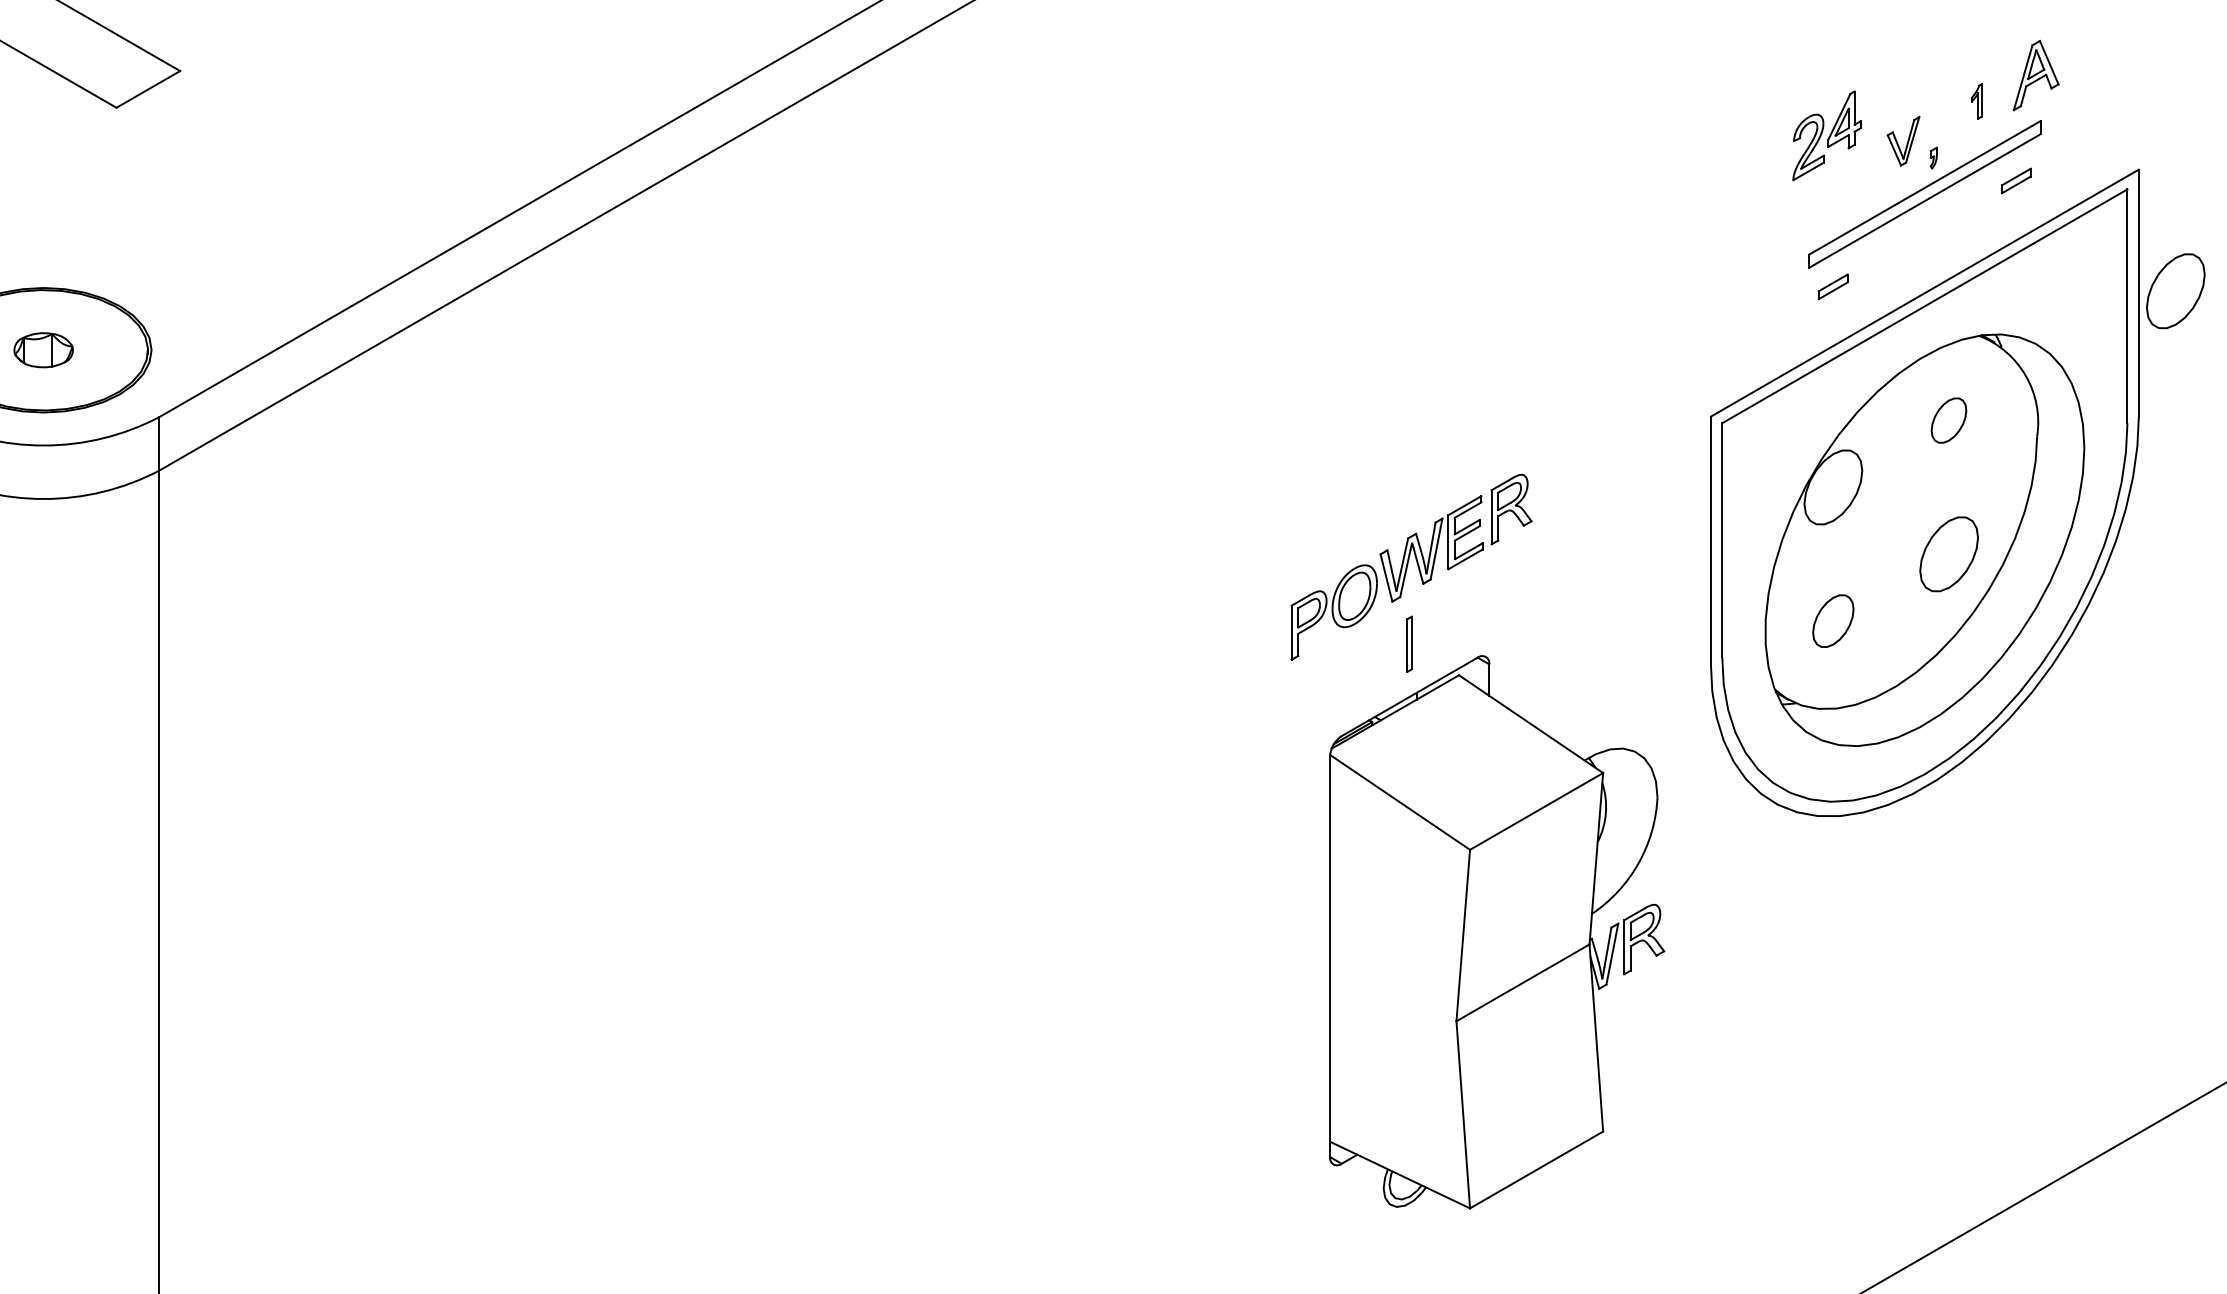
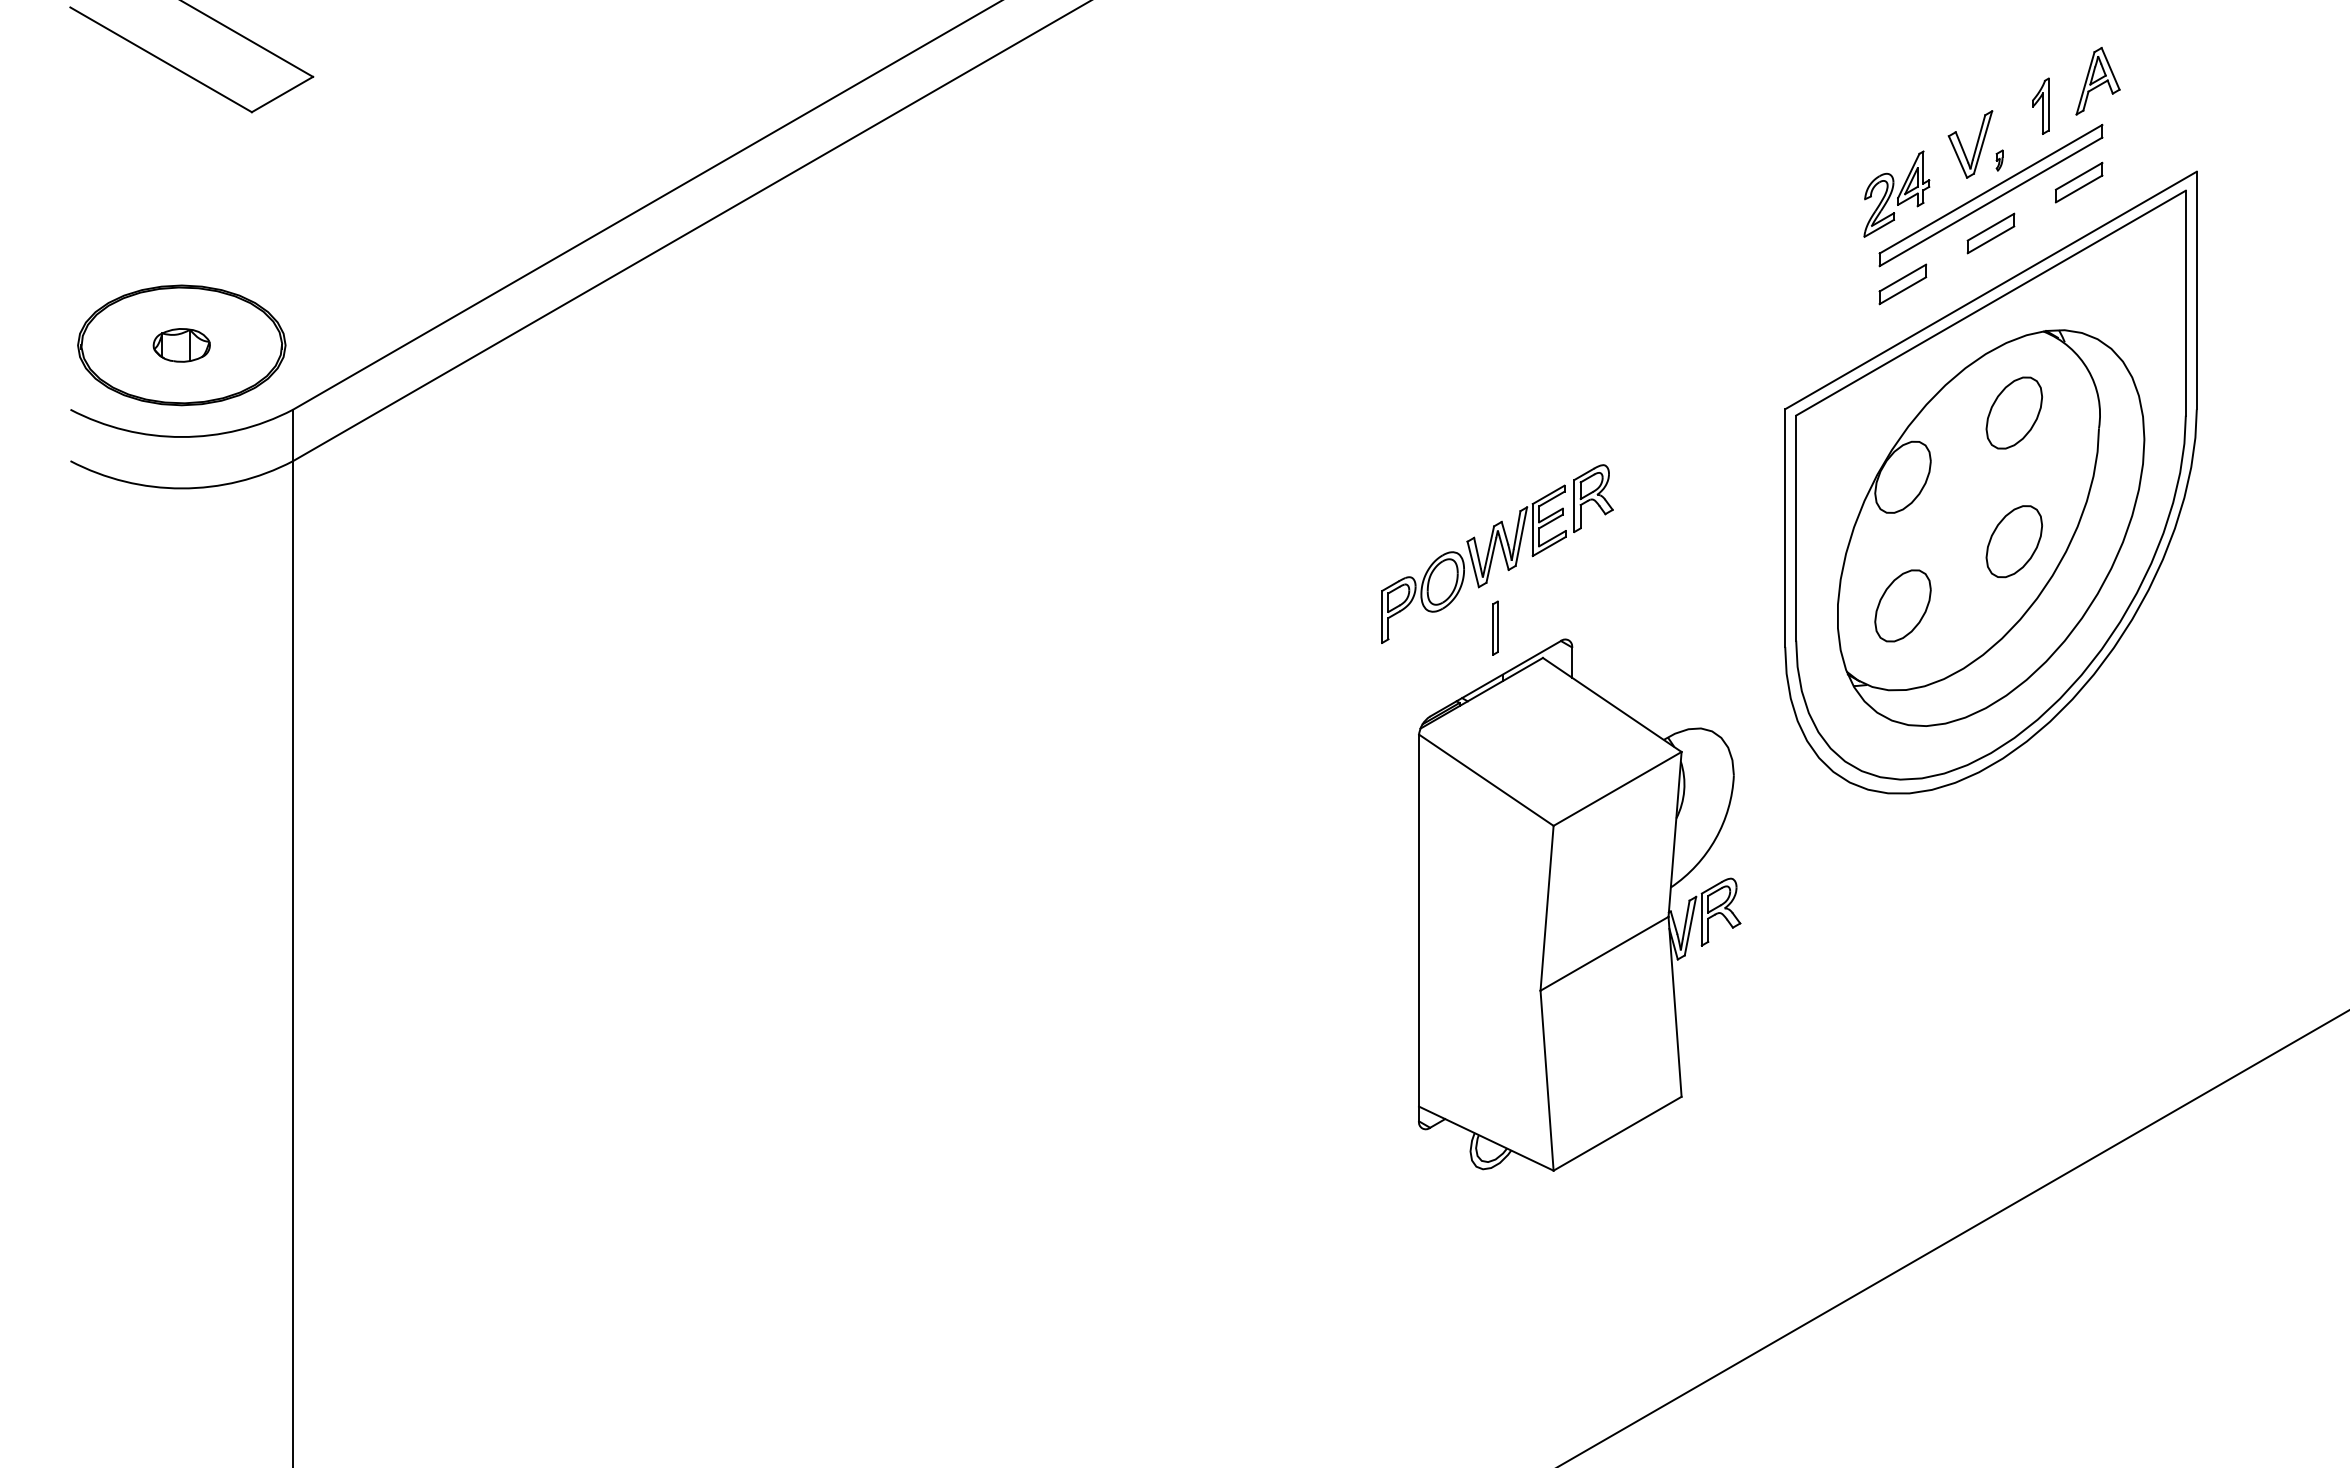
part: (1976, 100) -> (2040, 105), size x1.67
part: (1826, 135) -> (1896, 193), moved
part: (1903, 141) -> (1970, 144), size x1.43
part: (2015, 180) -> (2078, 182), size x1.67
part: (1924, 233) -> (1990, 233), added
part: (1832, 286) -> (1902, 284), size x1.67
part: (2174, 291) -> (2231, 288), removed
part: (1948, 420) -> (2013, 412), size x1.67
part: (1832, 620) -> (1902, 605), size x1.43

